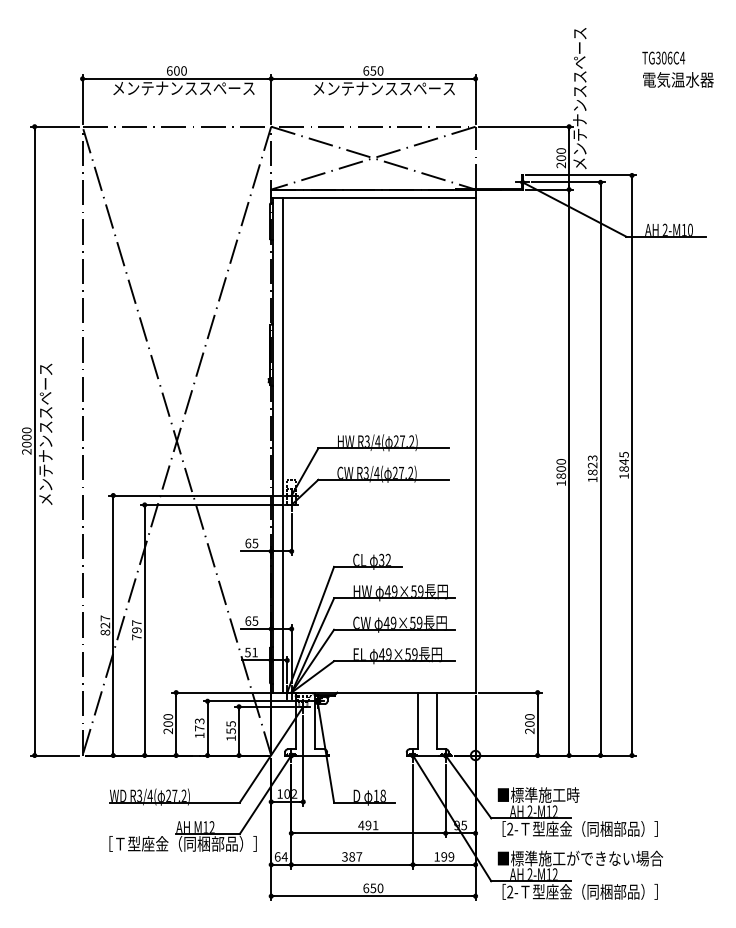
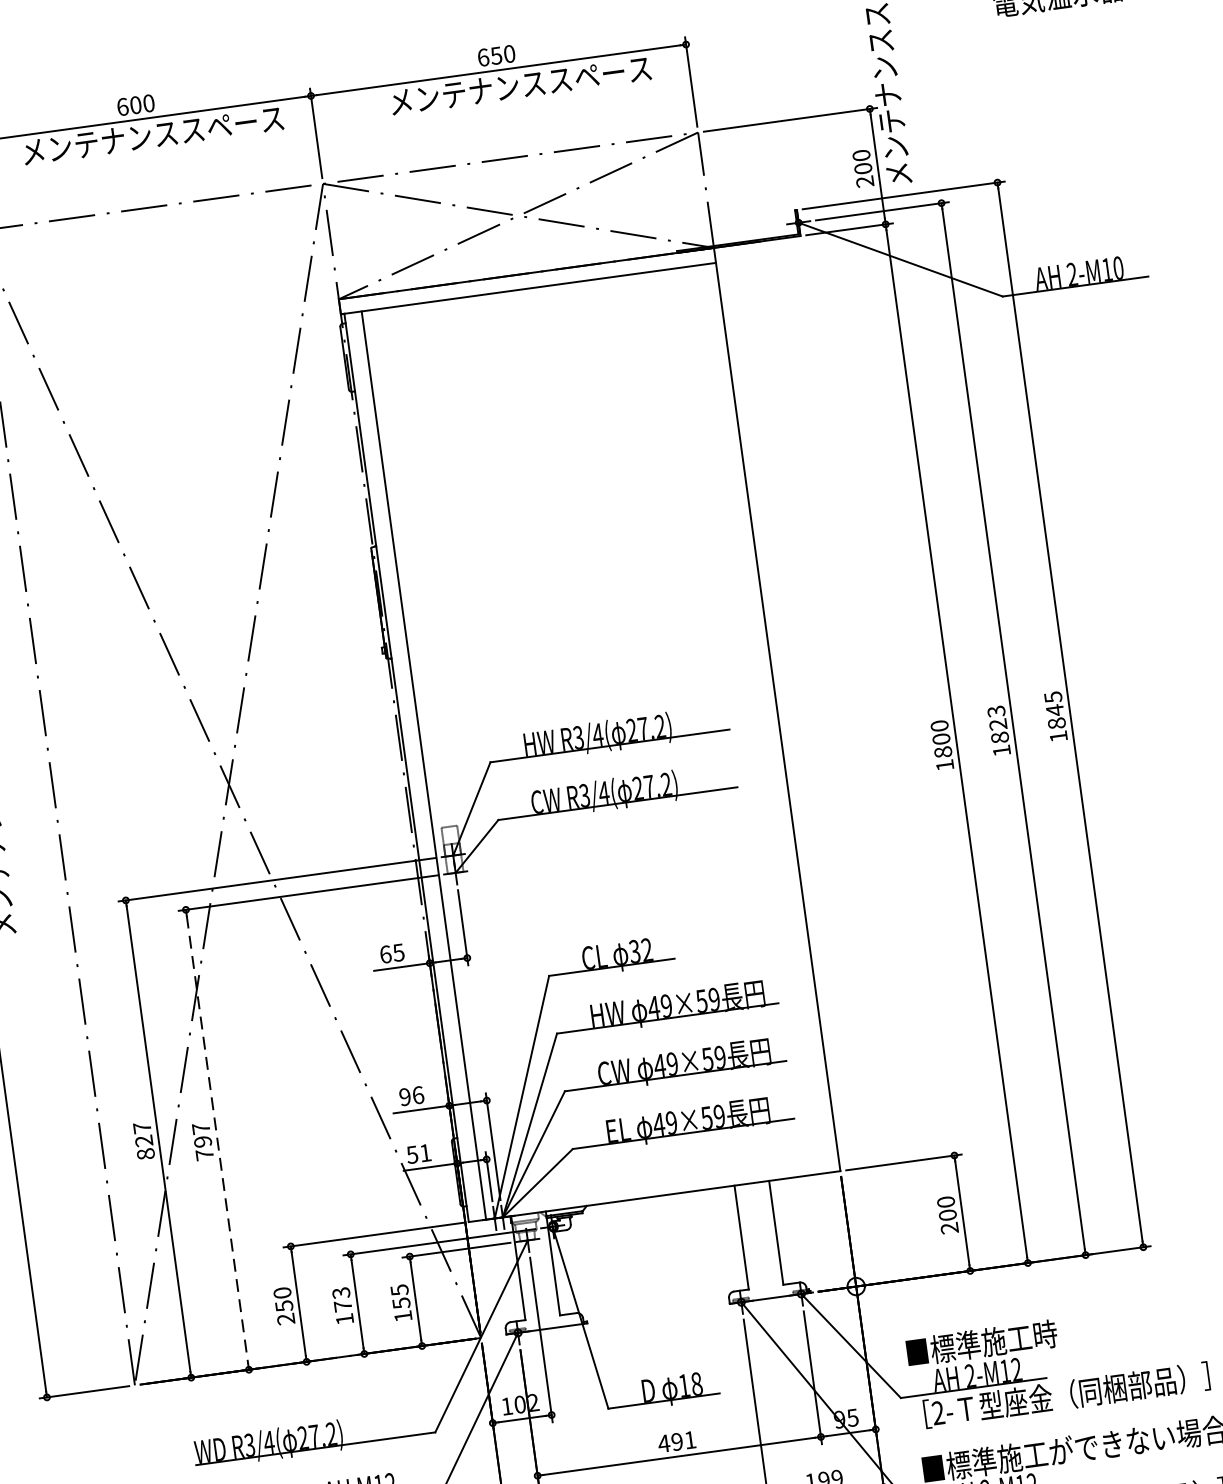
text: (251, 620) -> (410, 1095), 65 -> 96
line: (144, 630) -> (217, 1140), solid -> dashed
text: (167, 723) -> (282, 1305), 200 -> 250

